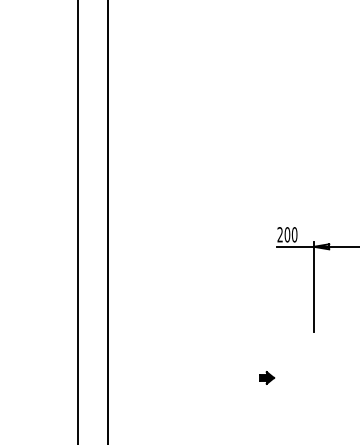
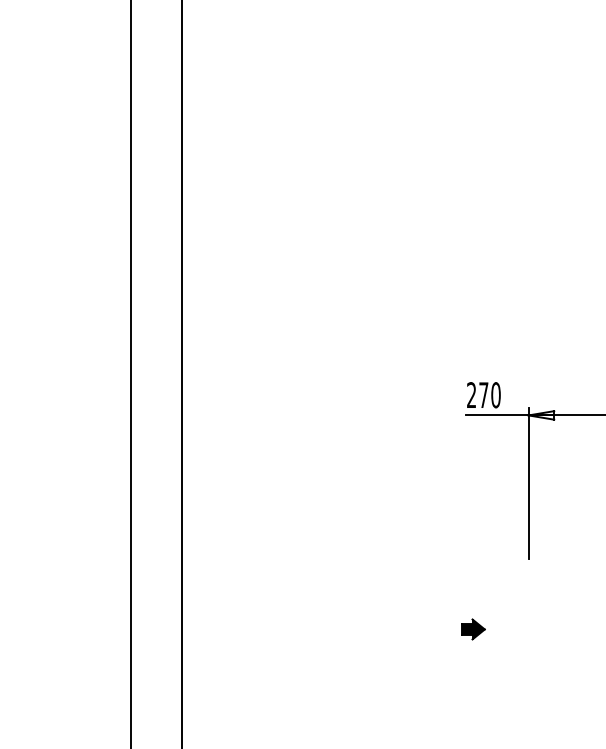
text: (287, 234) -> (483, 394), 200 -> 270
part: (267, 377) -> (473, 628), moved

